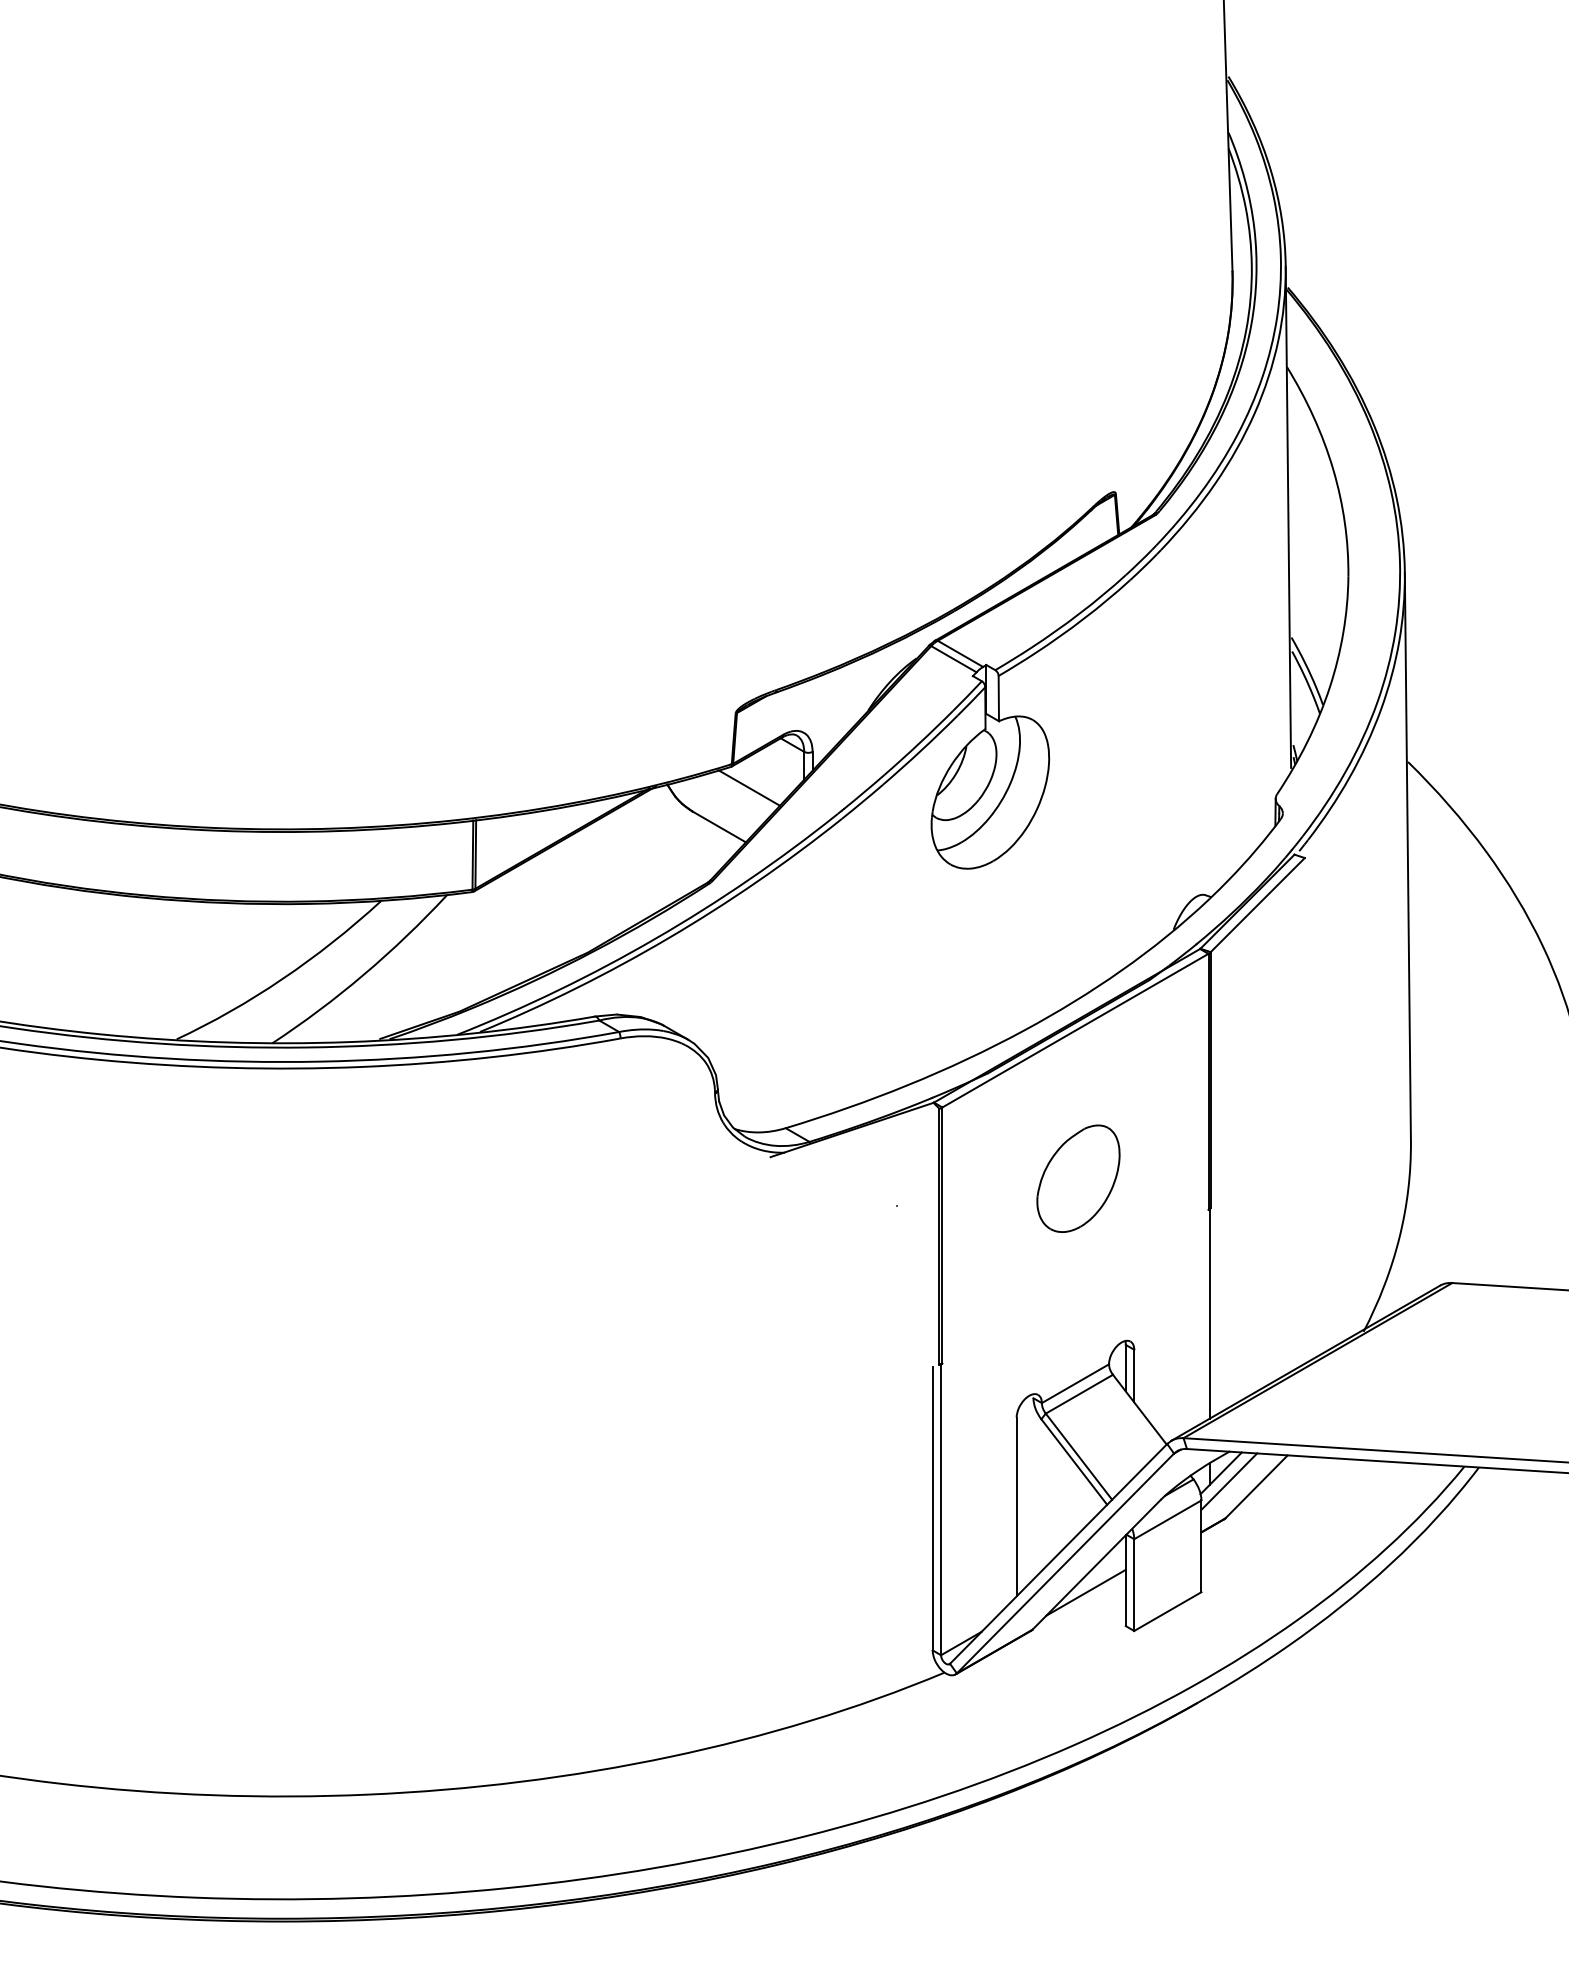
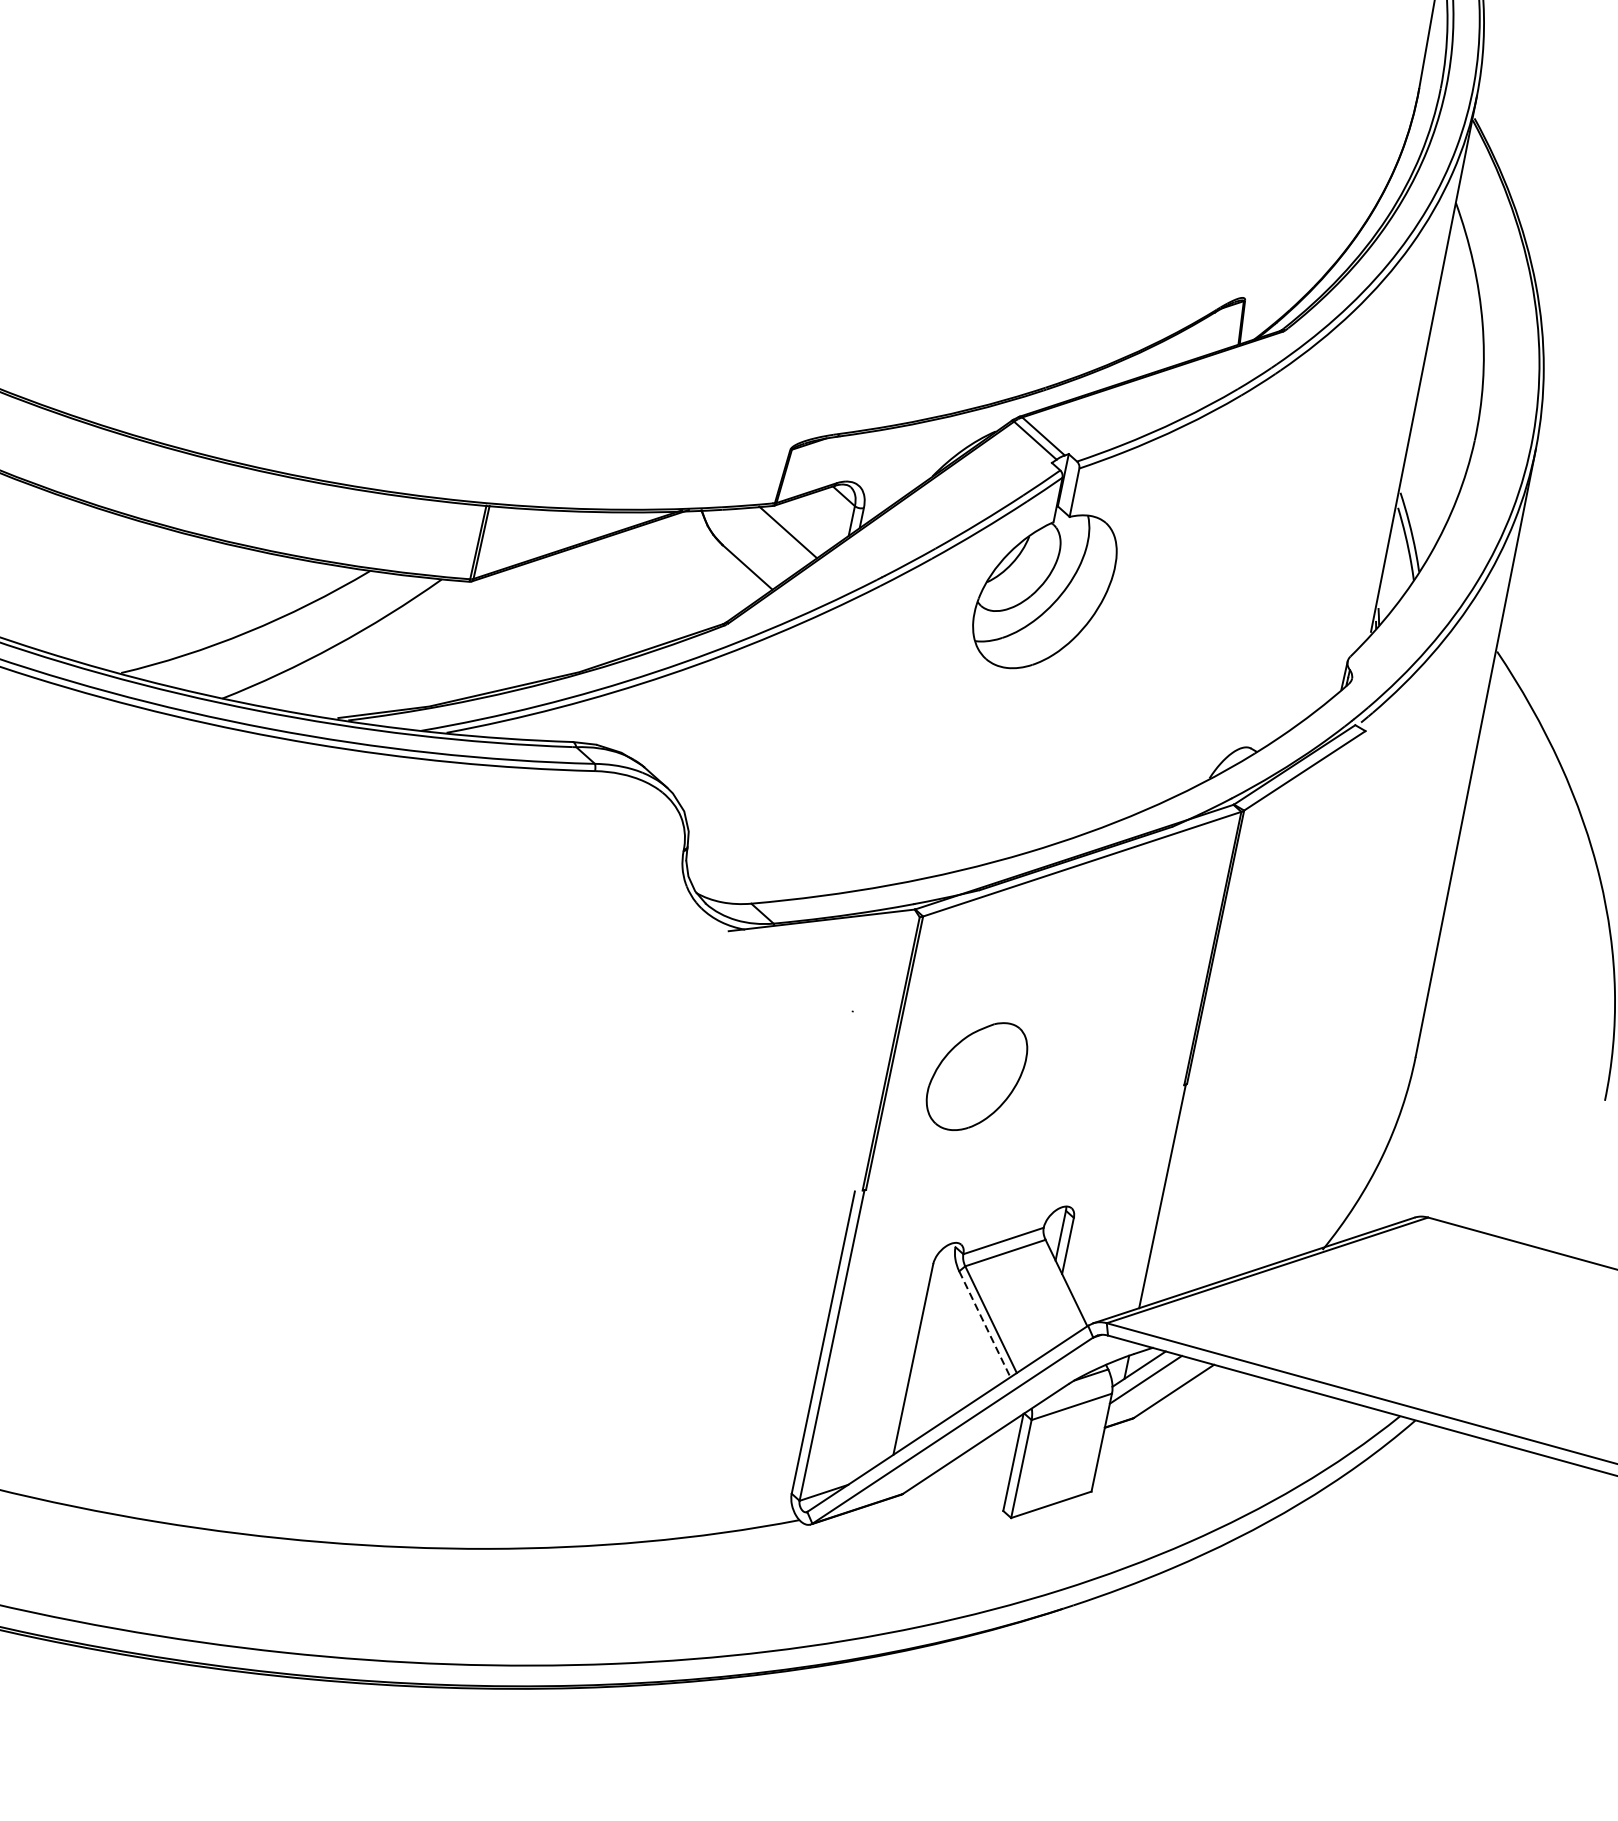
part: (1078, 1178) -> (976, 1075), moved
line: (1074, 1462) -> (984, 1324), solid -> dashed
line: (1085, 1592) -> (967, 1466), removed

